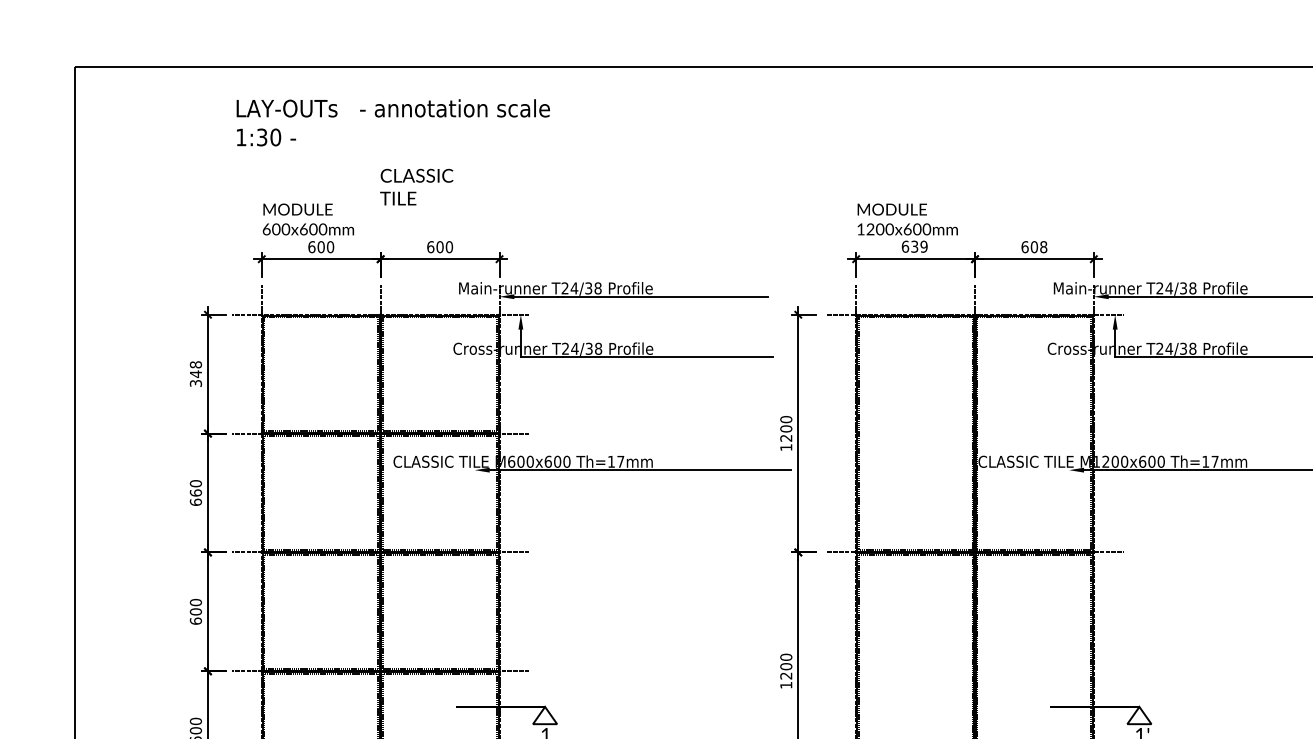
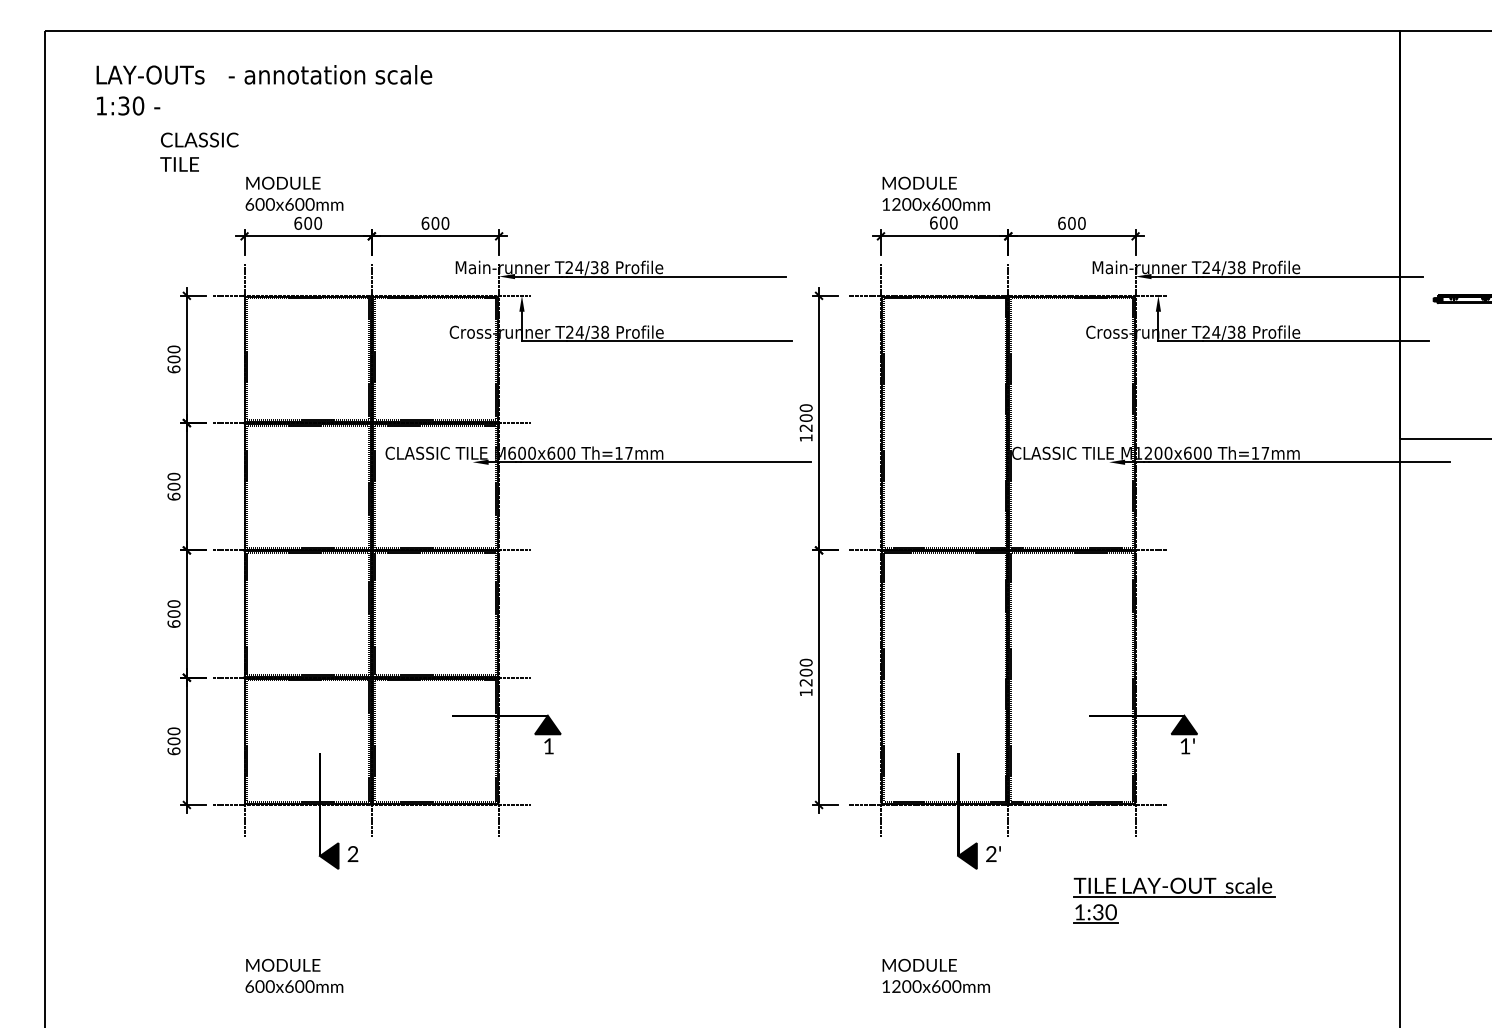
text: (393, 123) -> (264, 90), moved
text: (416, 186) -> (199, 151), moved
text: (919, 246) -> (948, 222), 639 -> 600
text: (1043, 247) -> (1081, 223), 608 -> 600
text: (195, 374) -> (173, 359), 348 -> 600
text: (195, 492) -> (173, 486), 660 -> 600
fill: (544, 715) -> (547, 724), added
fill: (1139, 715) -> (1184, 724), added

